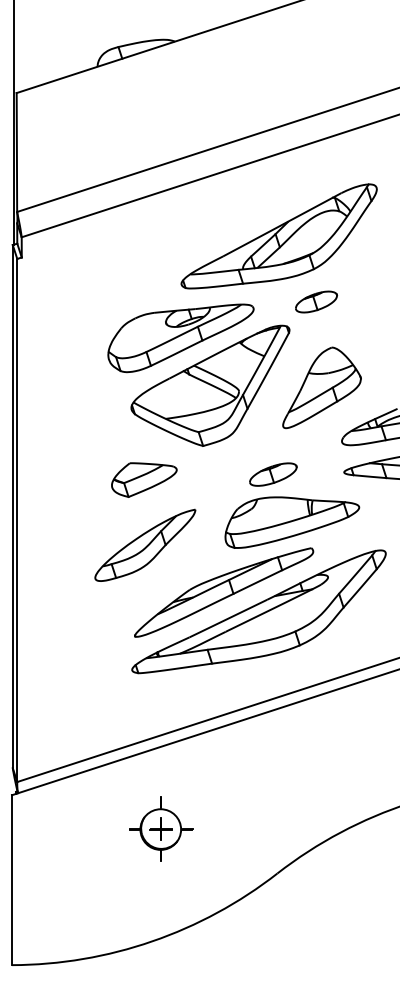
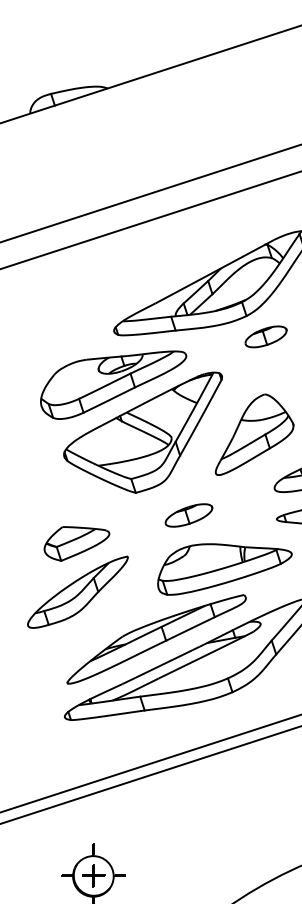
part: (316, 301) -> (266, 336), moved
part: (273, 474) -> (189, 515), moved
part: (144, 479) -> (77, 543), moved

